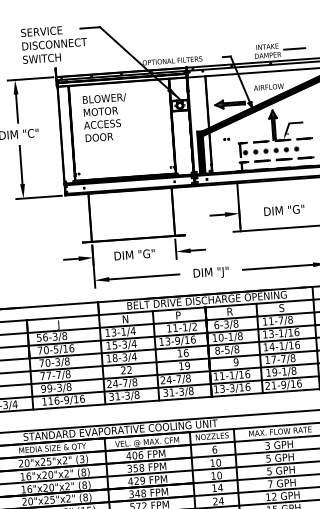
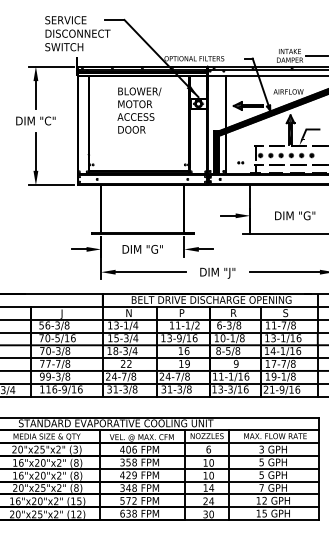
text: (105, 117) -> (139, 110), moved
part: (226, 138) -> (240, 162), moved

